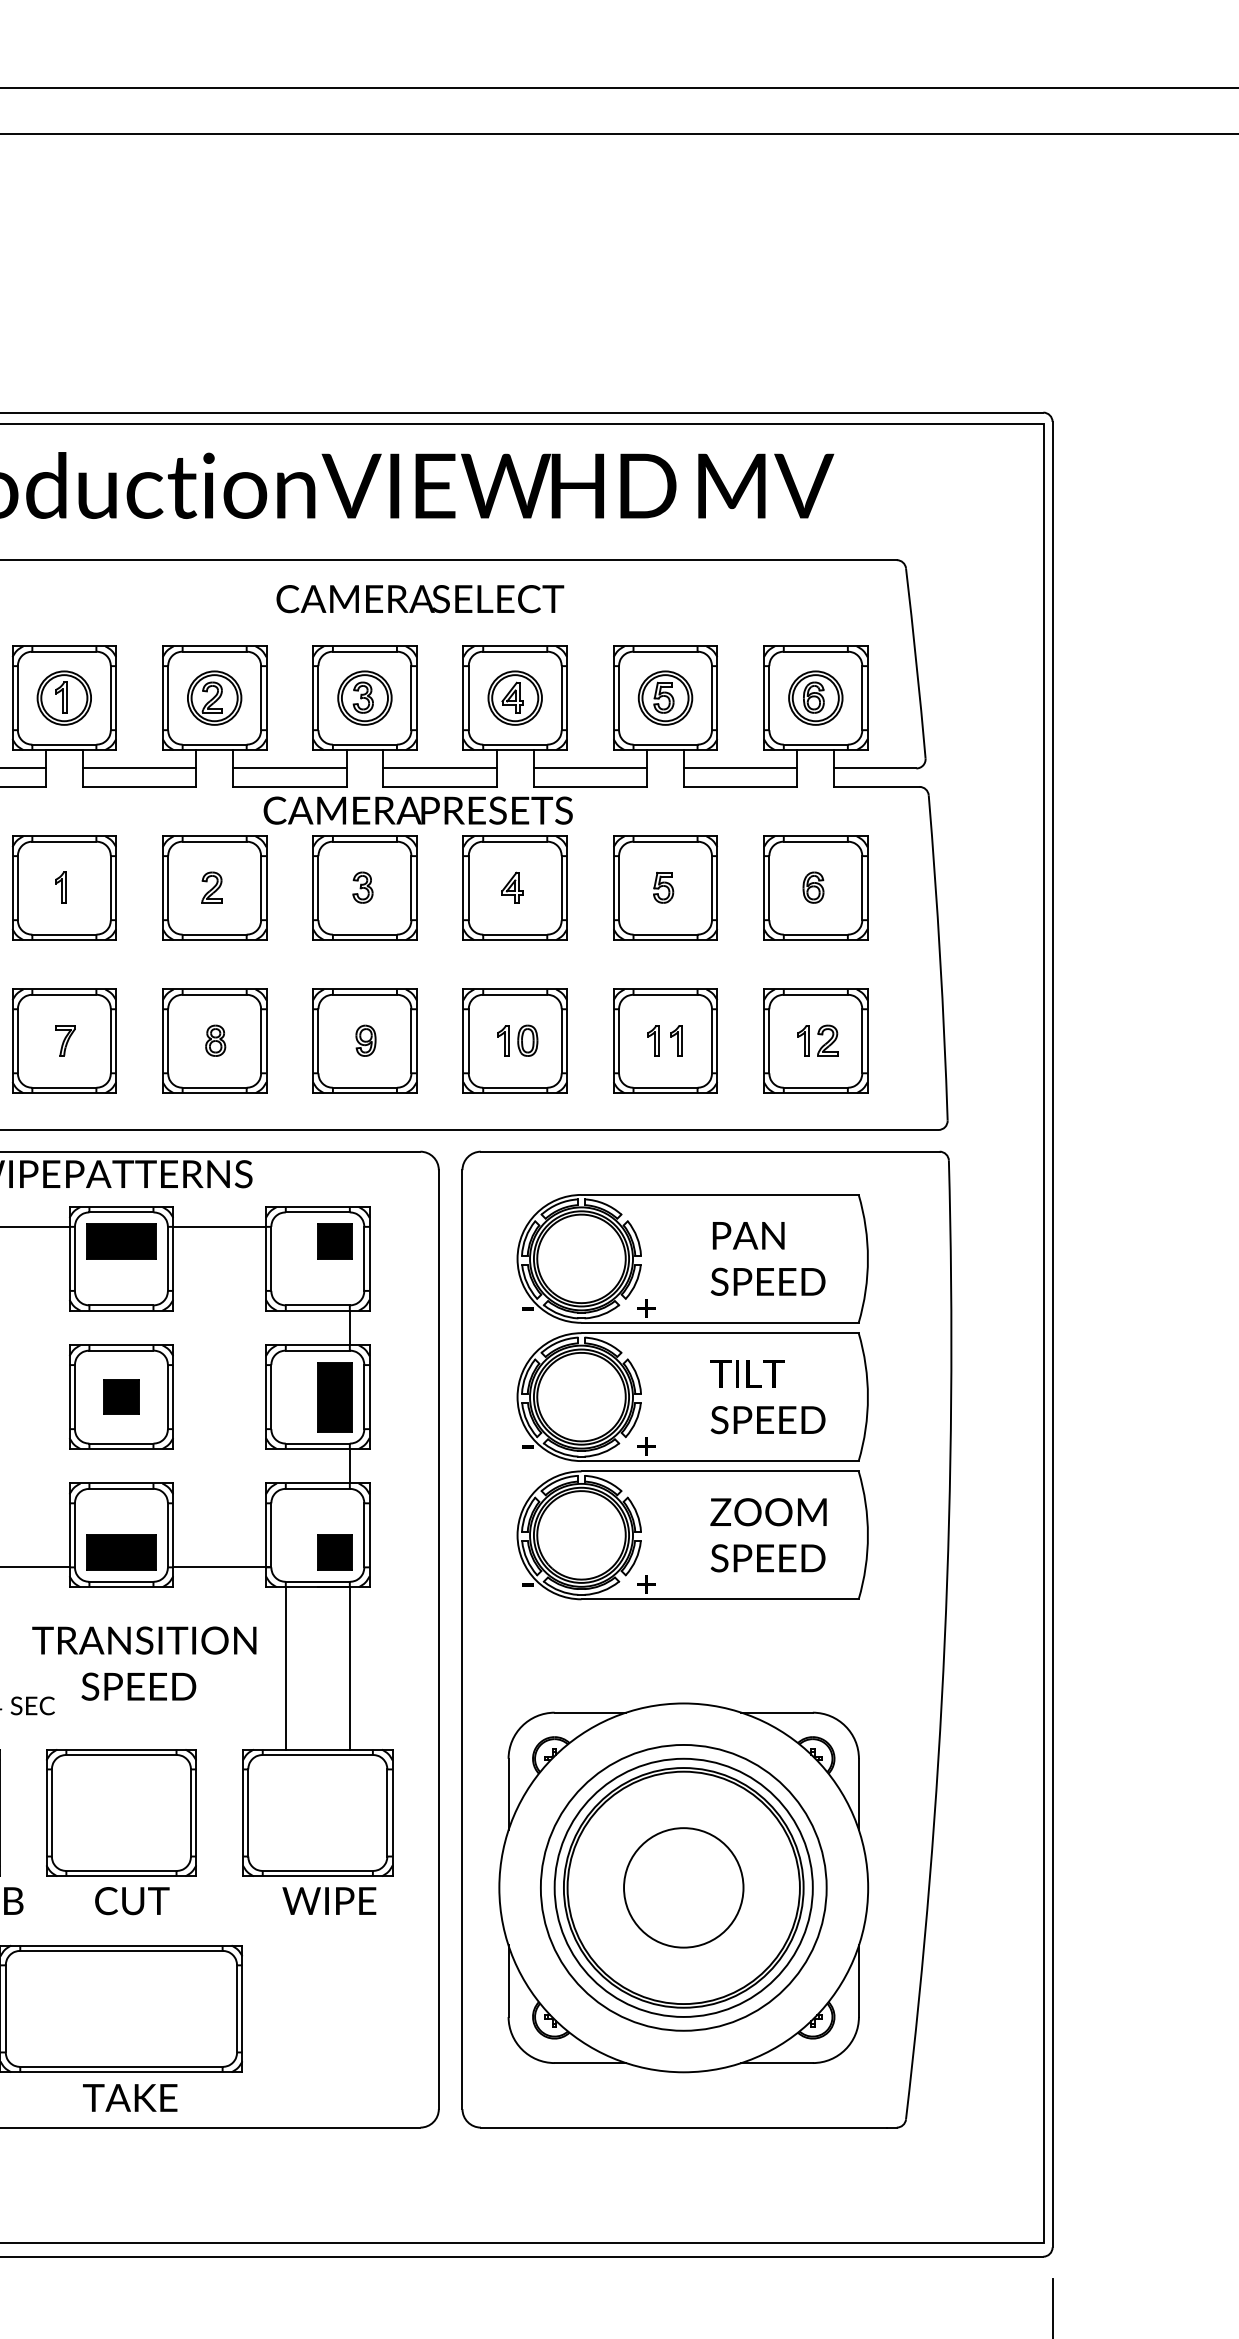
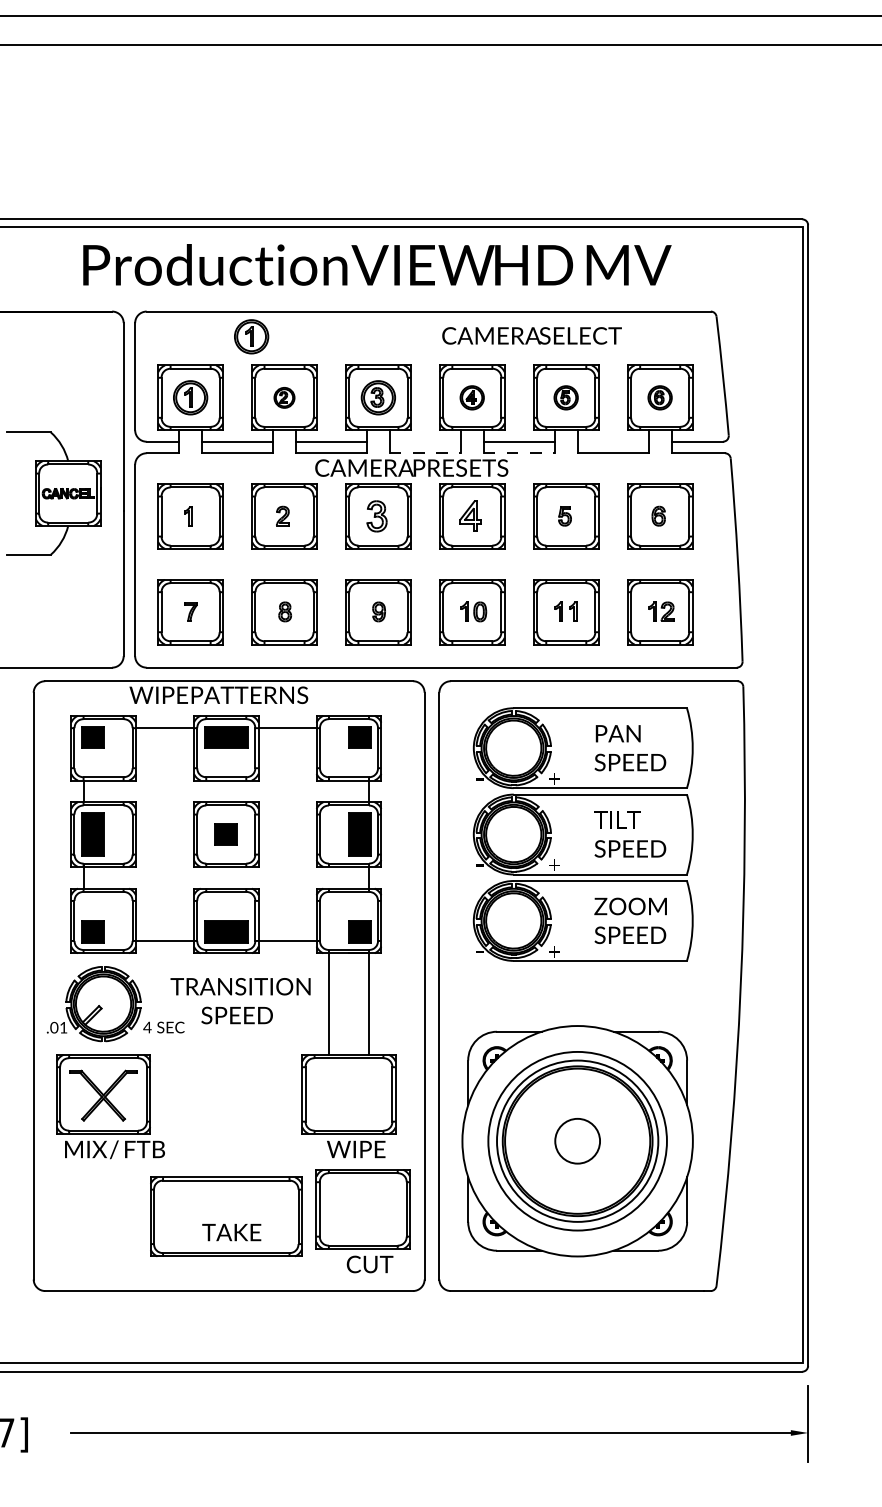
text: (419, 598) -> (531, 335), moved
part: (161, 600) -> (251, 336), added
part: (214, 697) -> (284, 397), size x0.6
part: (513, 697) -> (471, 397), size x0.7
part: (664, 697) -> (565, 397), size x0.7
part: (814, 697) -> (659, 397), size x0.7
line: (438, 768) -> (424, 441), removed
line: (739, 768) -> (612, 441), removed
line: (440, 787) -> (425, 453), solid -> dashed
line: (590, 787) -> (519, 453), solid -> dashed
part: (363, 886) -> (377, 515), size x1.6
part: (512, 888) -> (470, 516), size x1.6
part: (120, 1832) -> (362, 1221), moved
circle: (683, 1886) -> (577, 1140), size x0.6
text: (129, 2097) -> (231, 1232), moved

